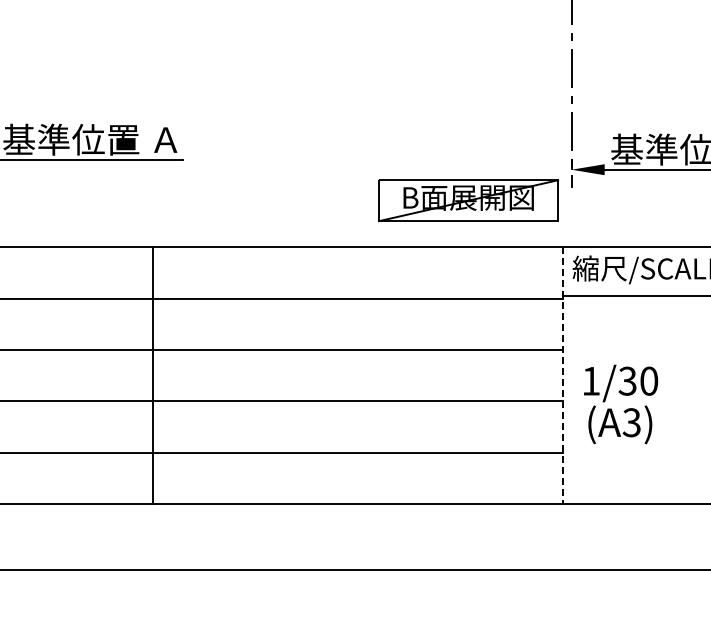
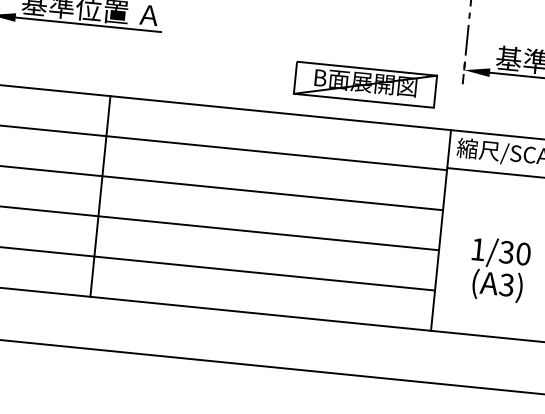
part: (468, 200) -> (365, 84), moved
line: (152, 375) -> (100, 196), moved
line: (562, 376) -> (440, 231), dashed -> solid
text: (621, 404) -> (500, 270), moved

